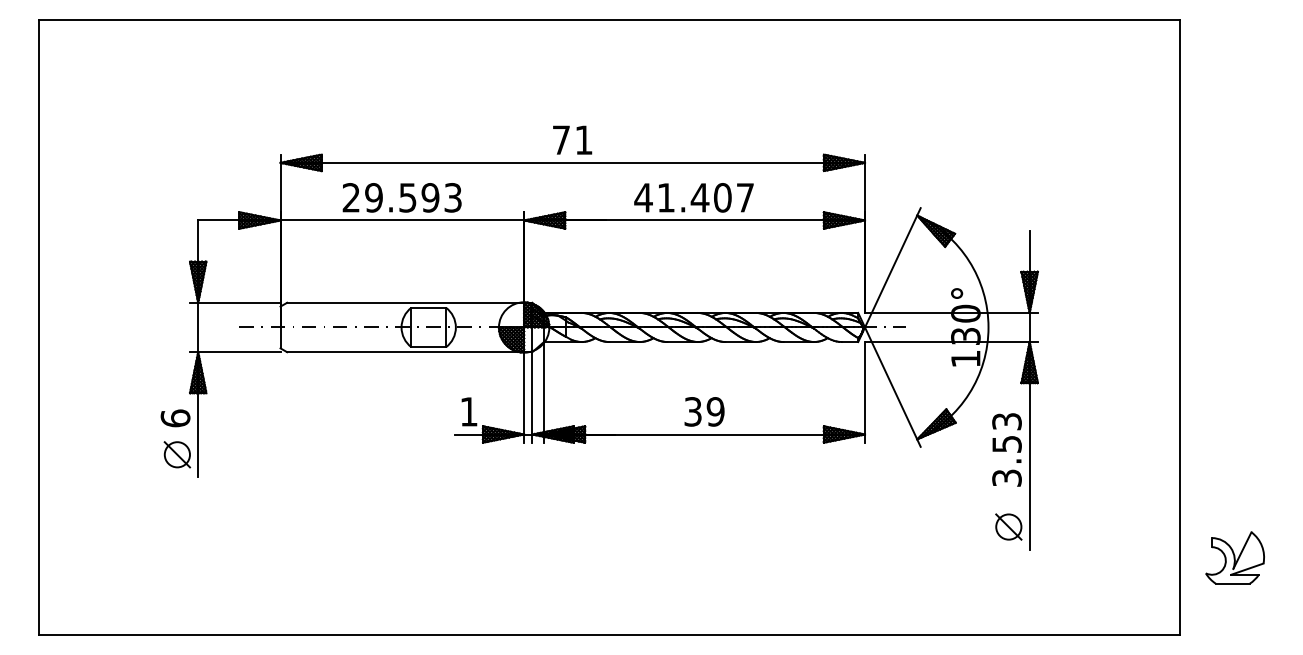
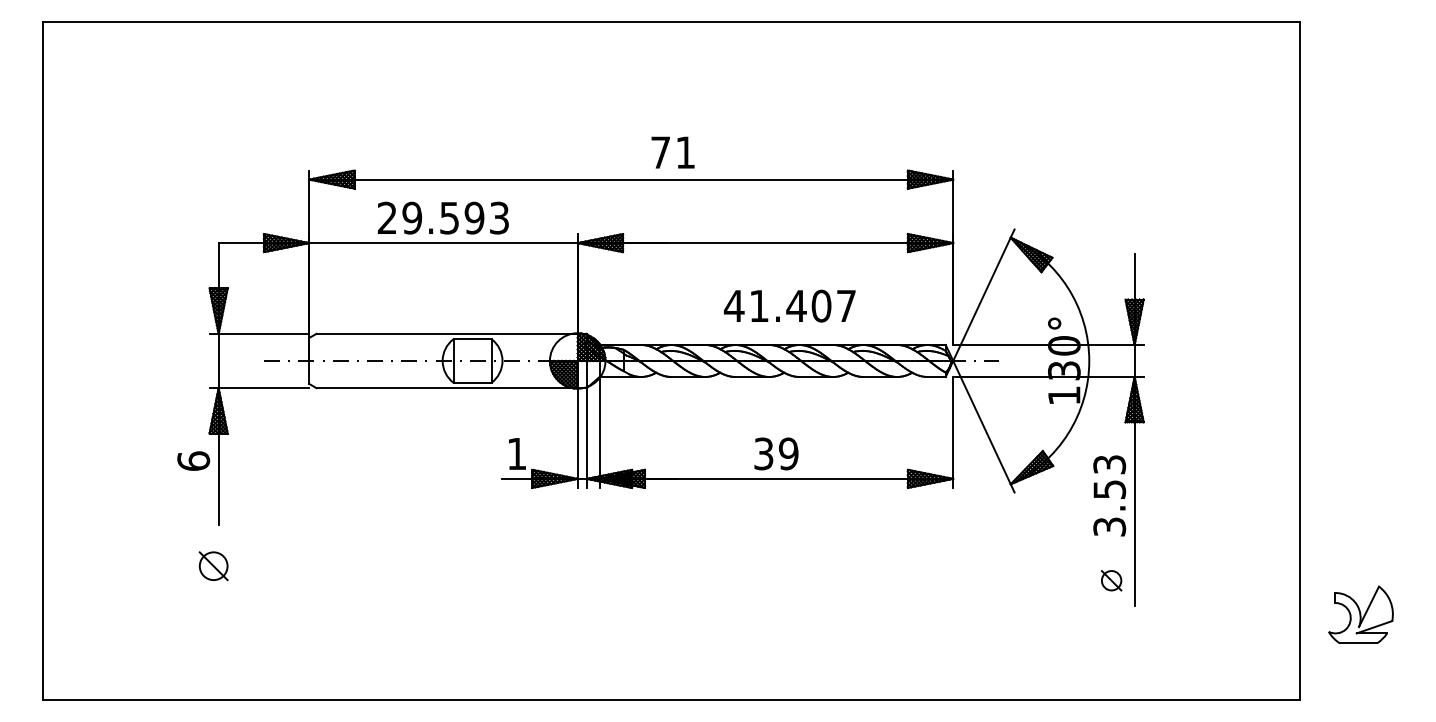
text: (572, 140) -> (672, 152), moved
text: (693, 197) -> (789, 305), moved
part: (177, 455) -> (213, 566), moved
part: (1008, 526) -> (1111, 580), size x0.7

